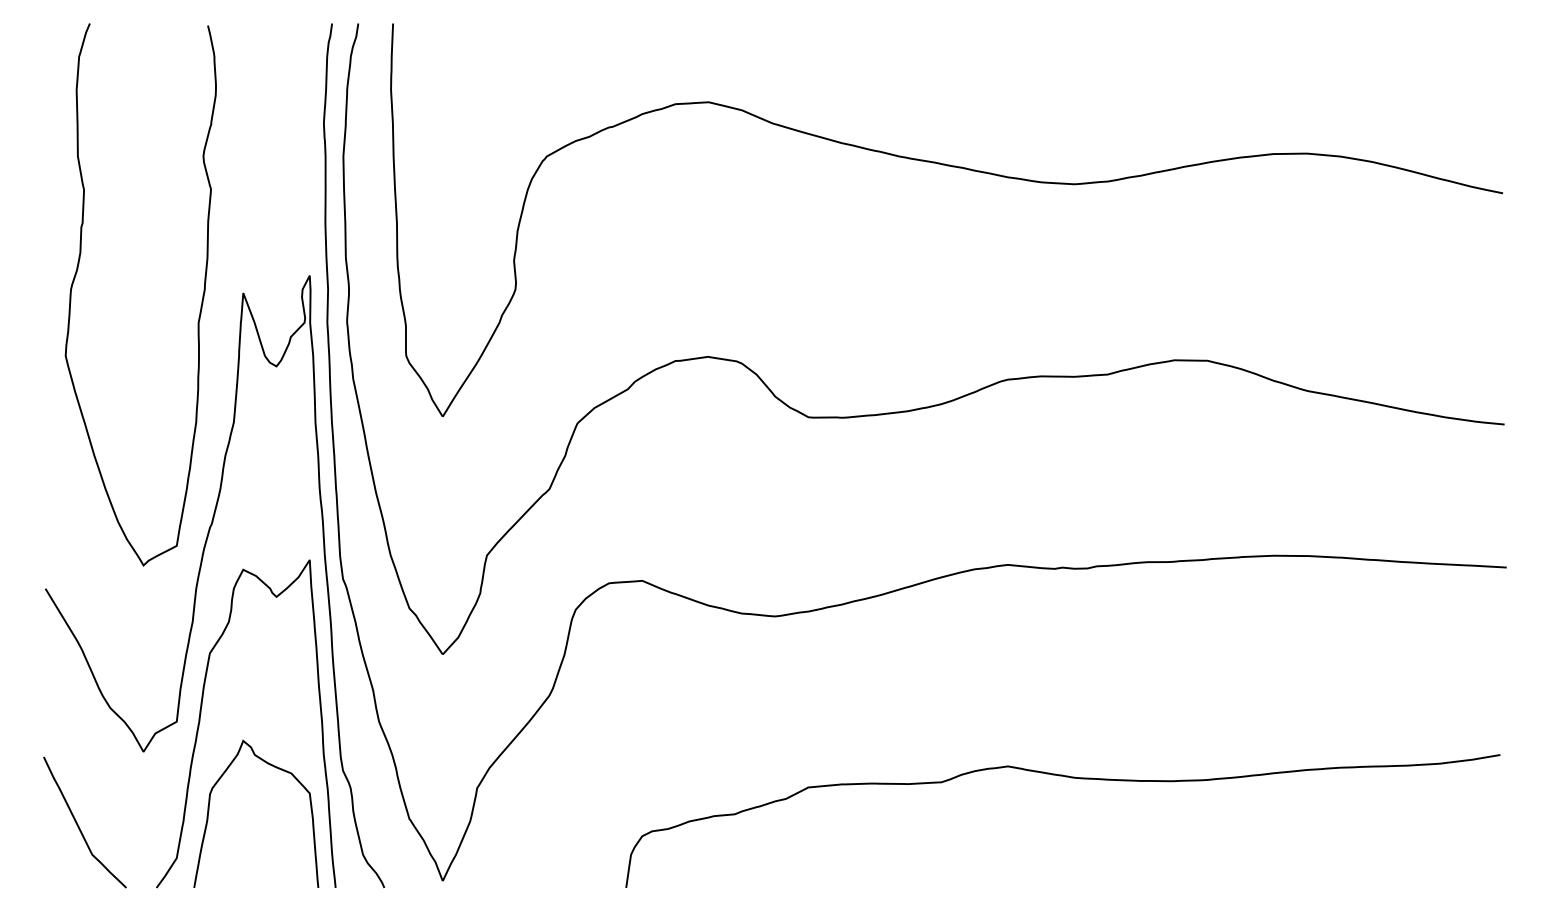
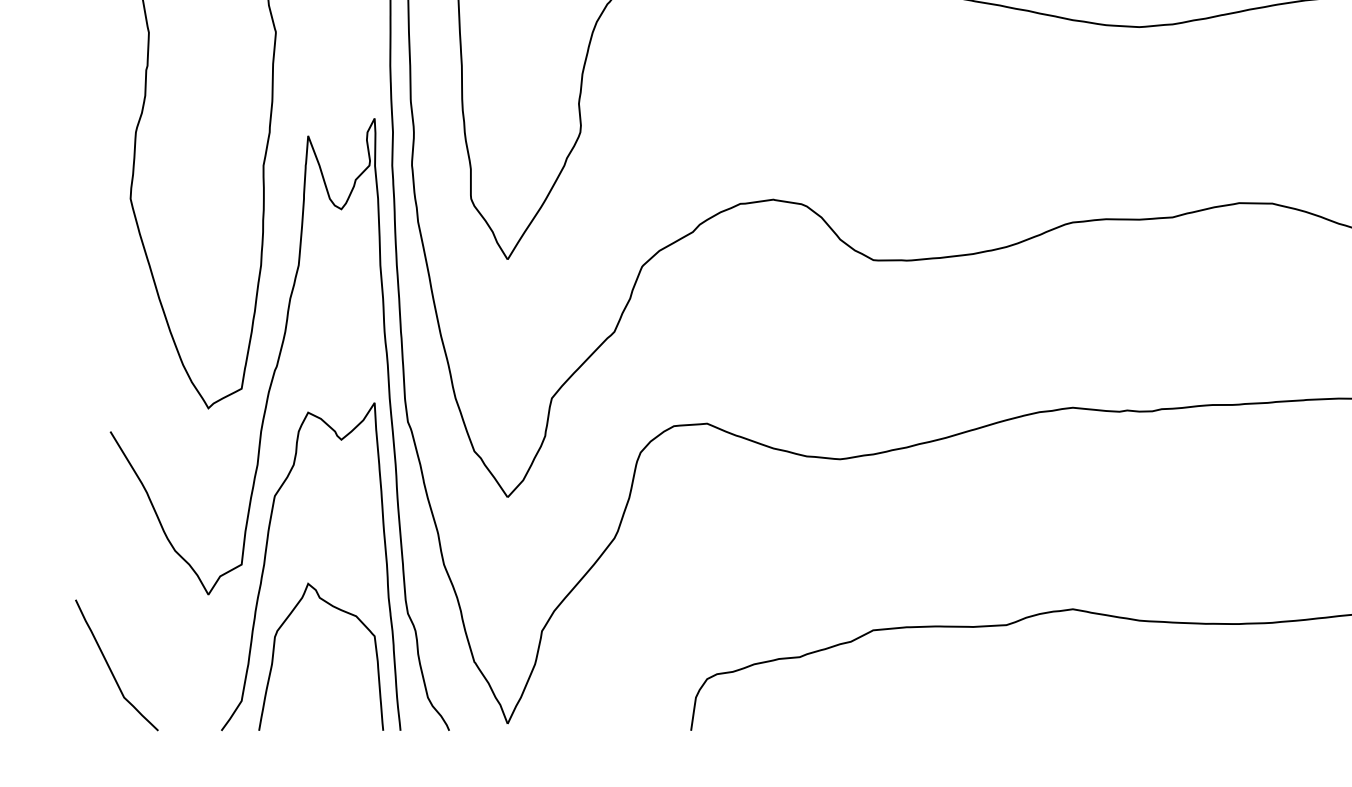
curve: (78, 824) -> (110, 667), moved

